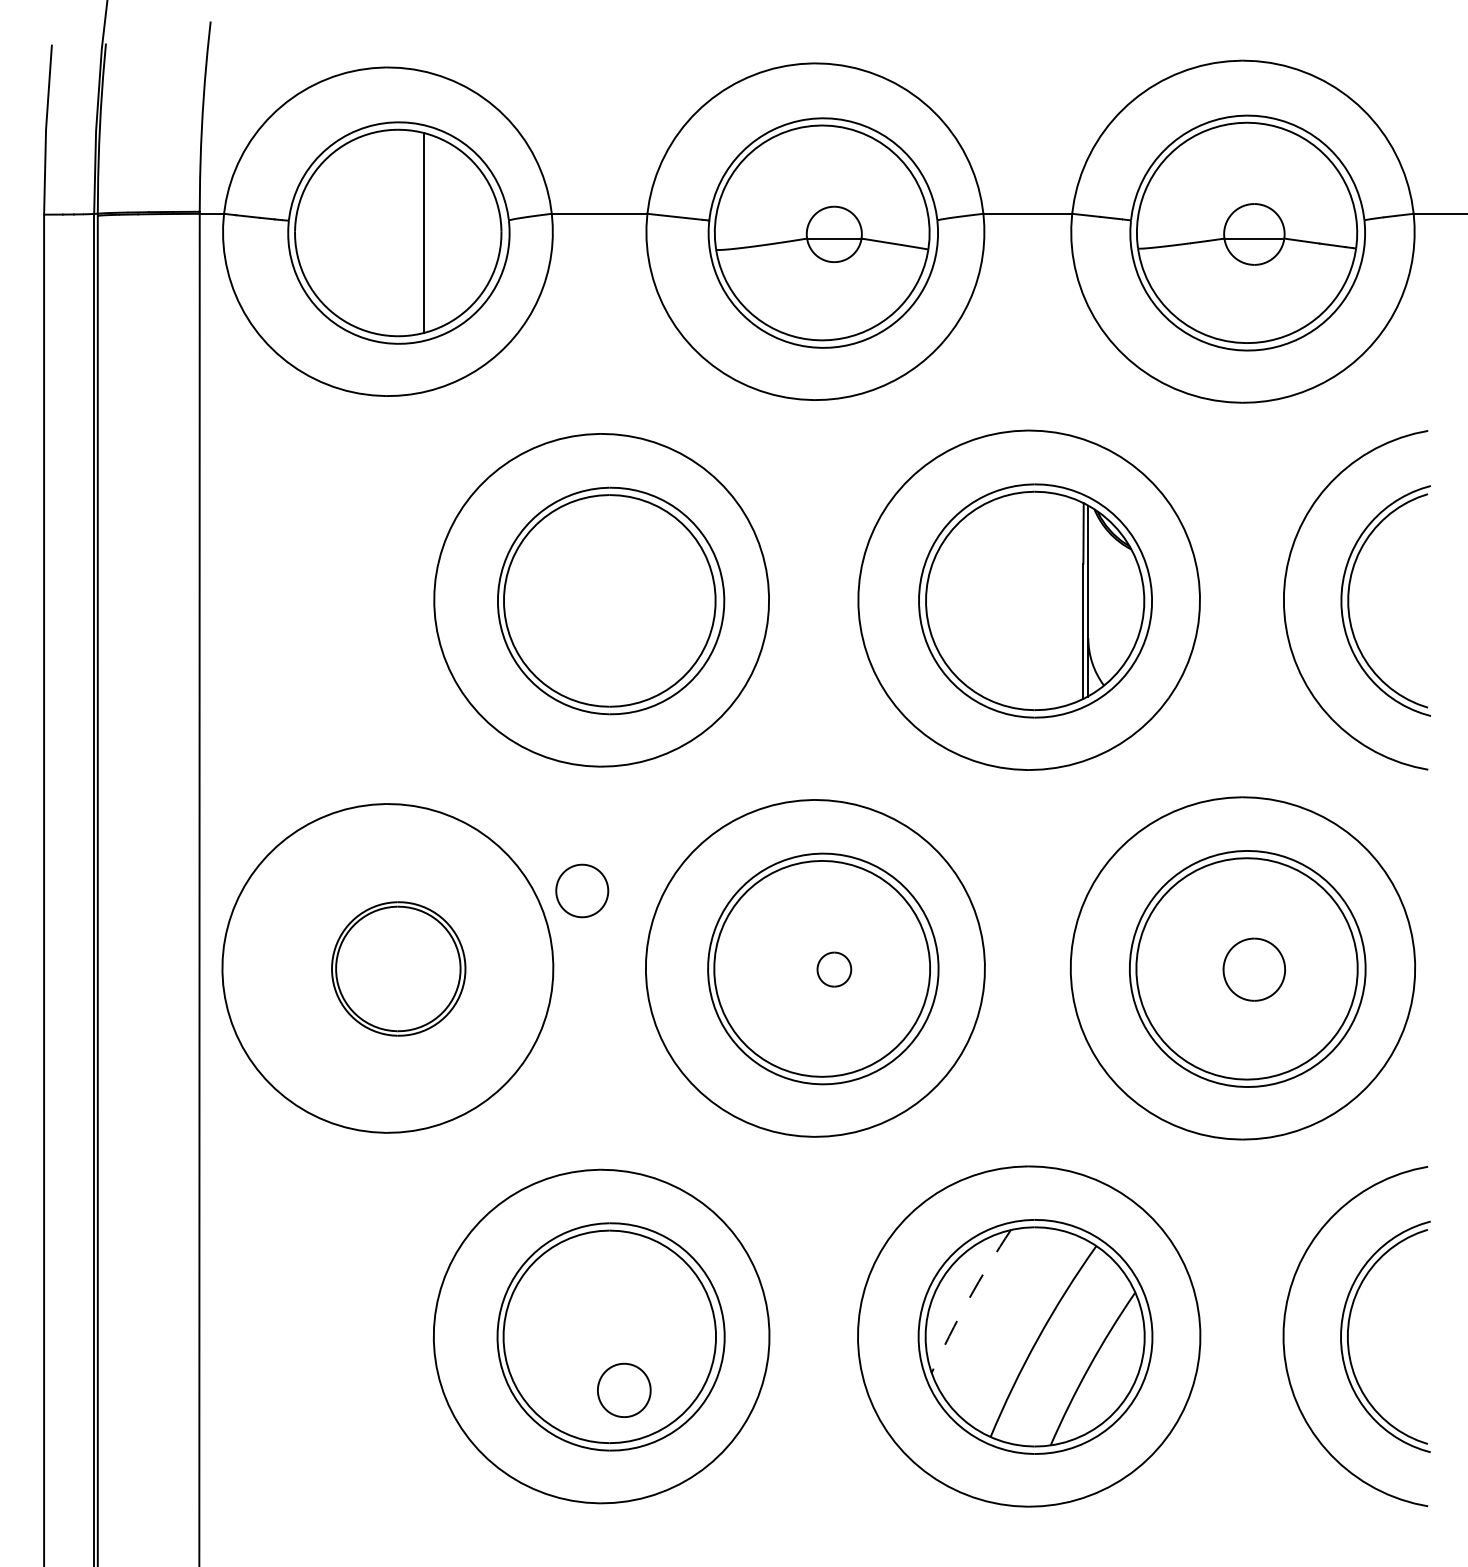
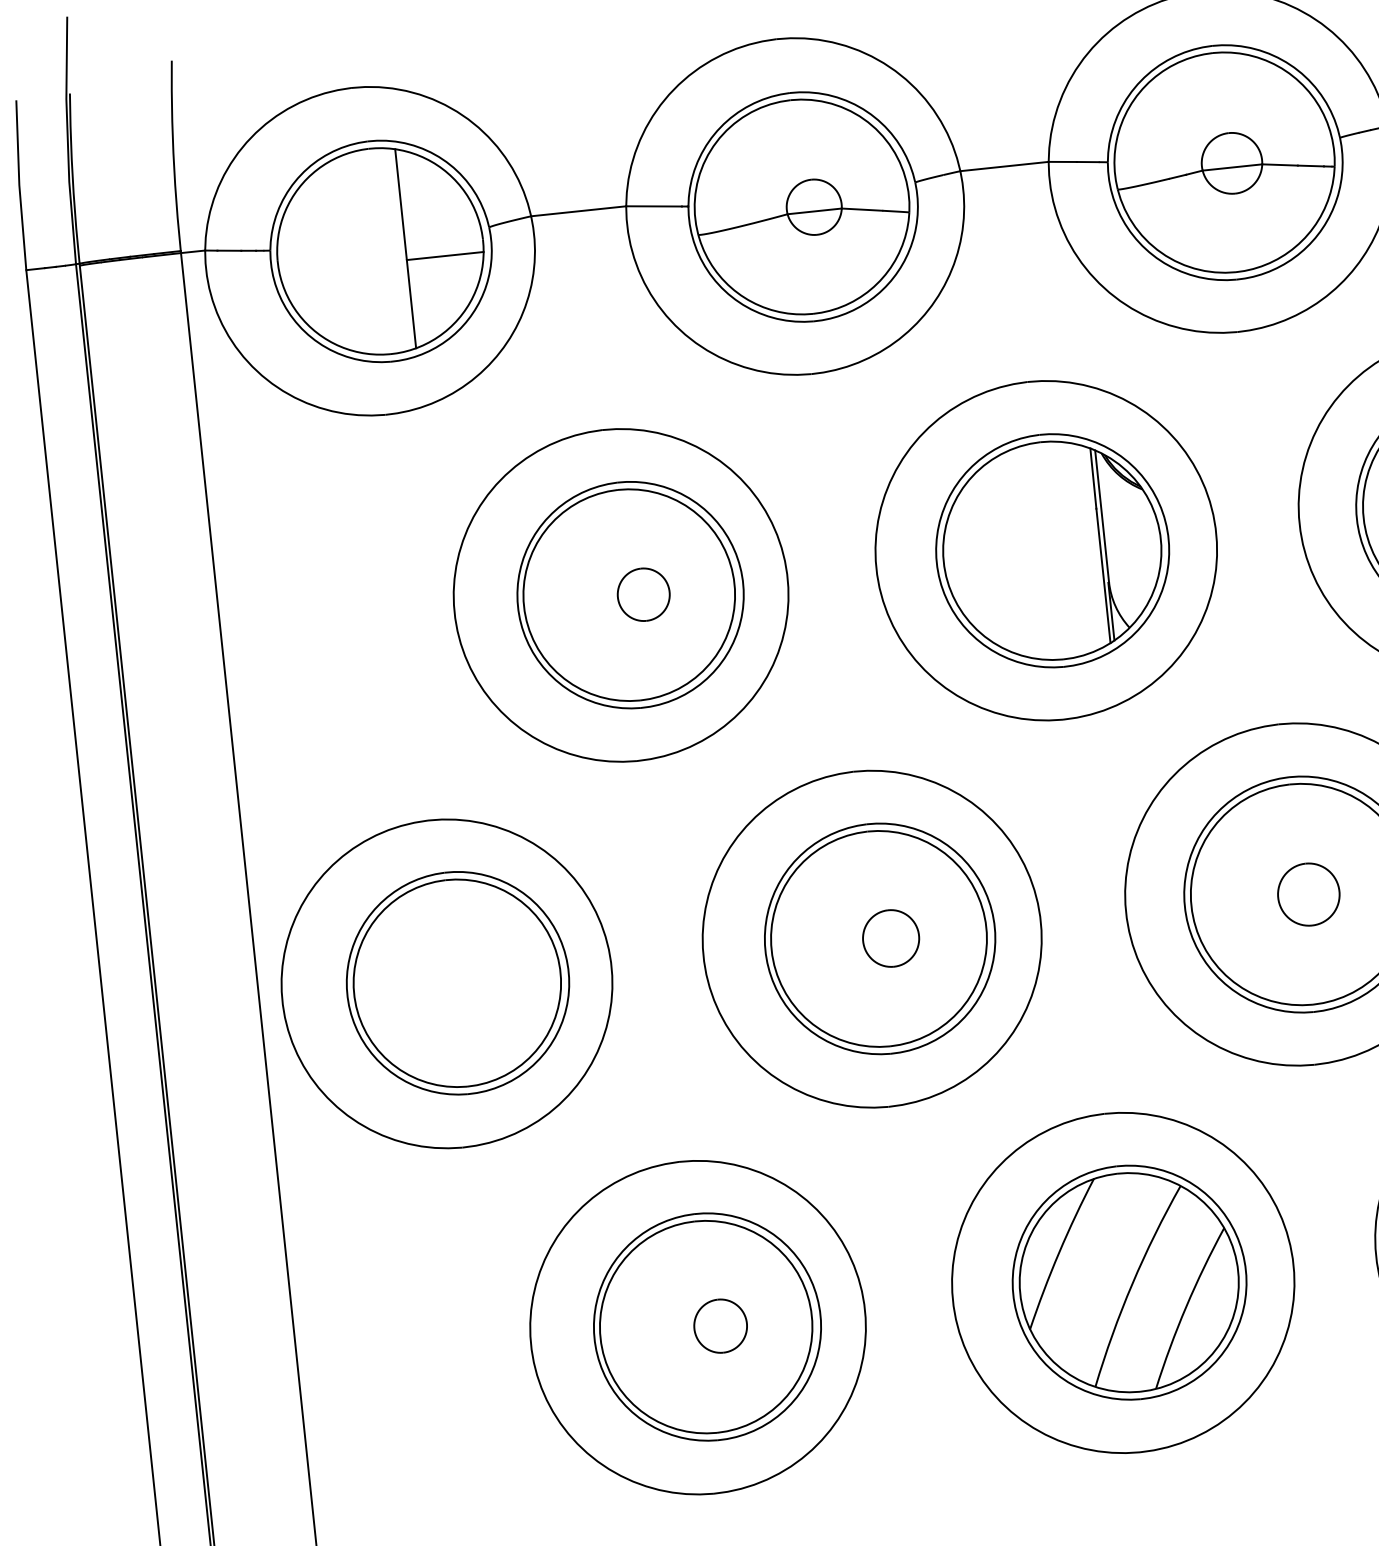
line: (461, 244) -> (444, 256), added
part: (582, 890) -> (643, 594), moved
part: (398, 968) -> (457, 982), size x1.67
part: (834, 969) -> (891, 938), size x1.67
arc: (968, 1299) -> (1059, 1252), dashed -> solid
part: (624, 1389) -> (720, 1325), moved

